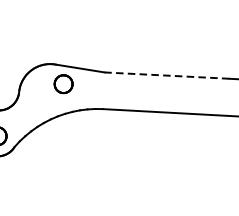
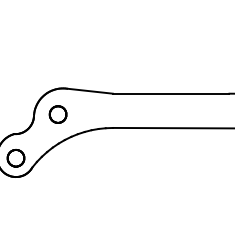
line: (166, 75) -> (170, 93), dashed -> solid
part: (62, 84) -> (57, 114), moved

